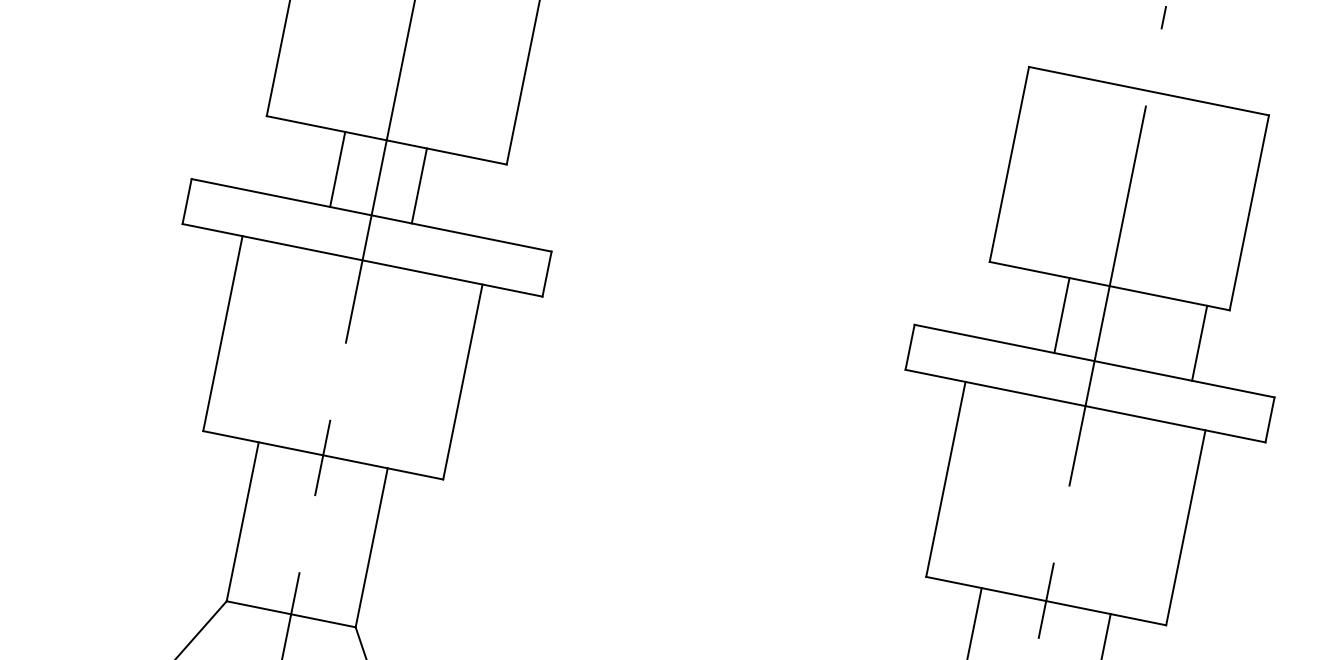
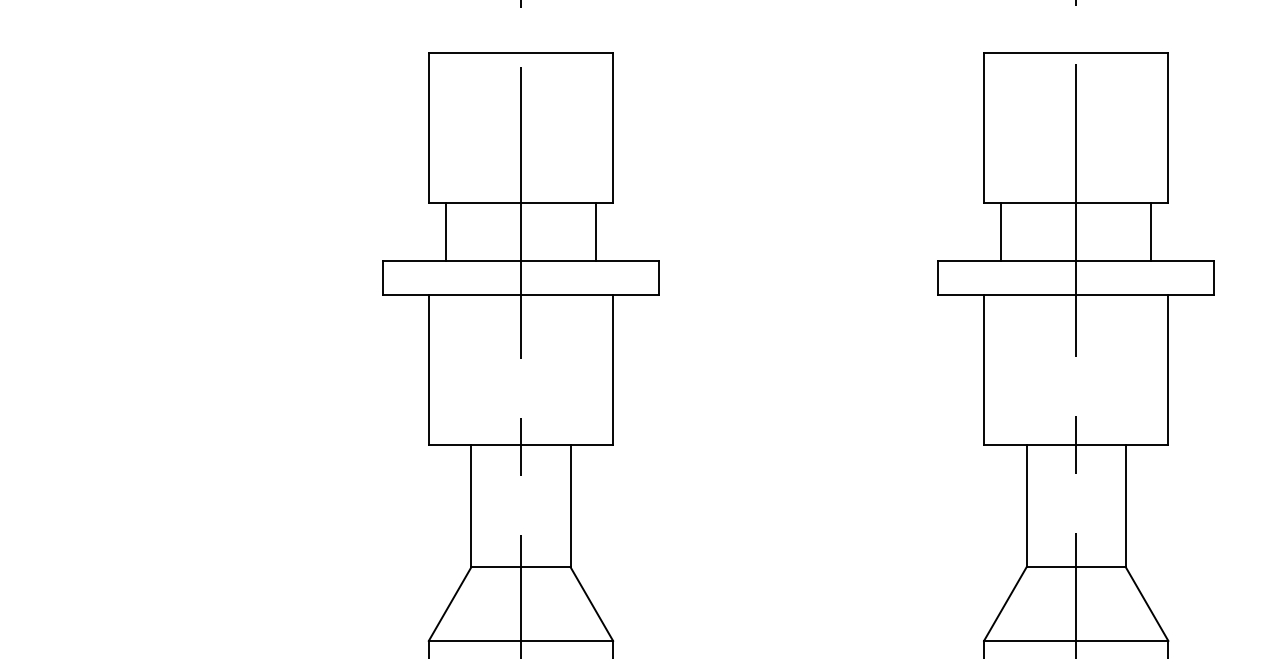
line: (338, 169) -> (446, 231), moved
line: (419, 185) -> (595, 231), moved
line: (1062, 315) -> (1001, 231), moved

